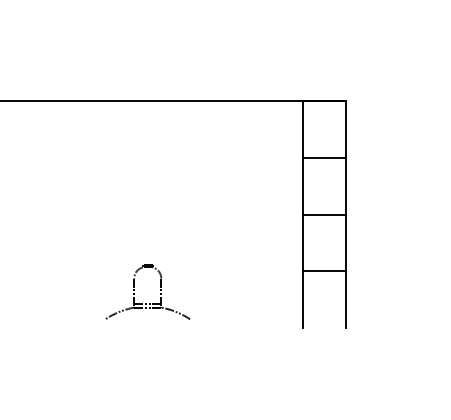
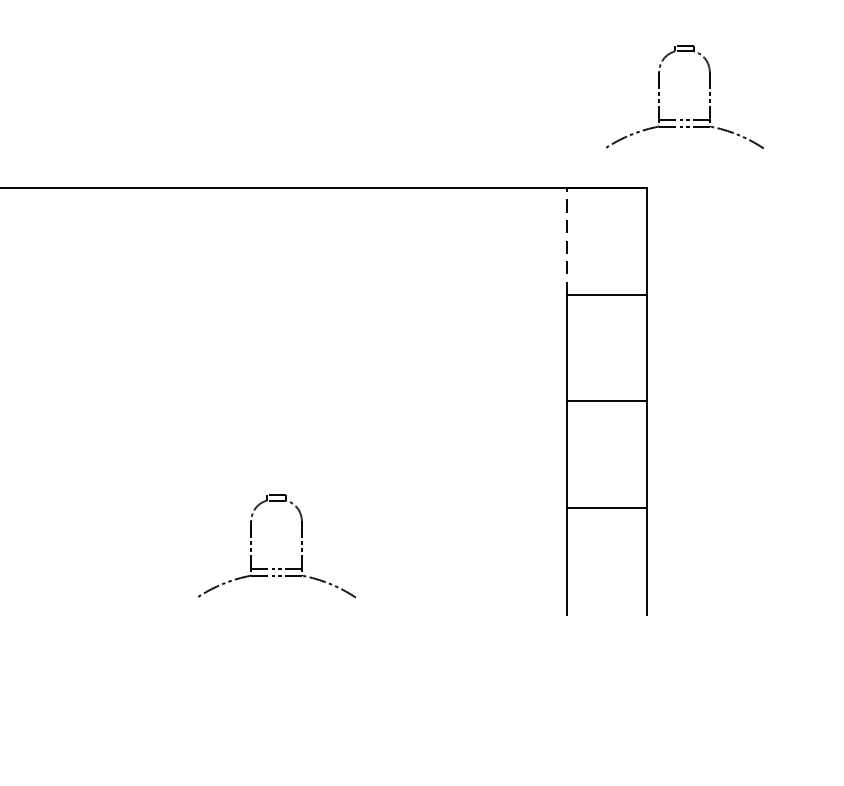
part: (364, 63) -> (682, 118), added
line: (303, 128) -> (567, 240), solid -> dashed

